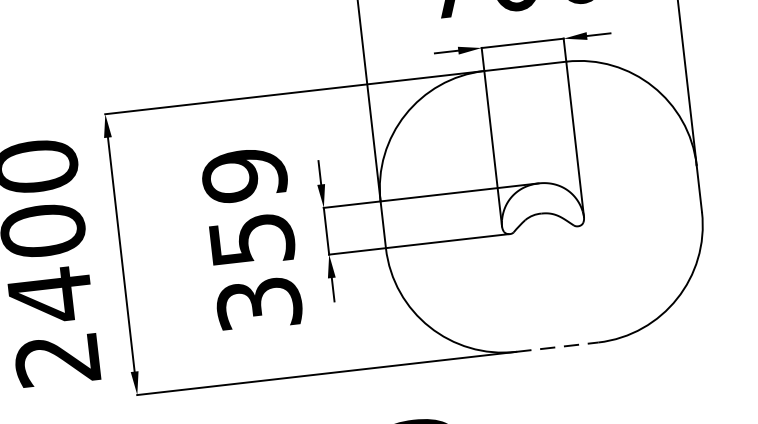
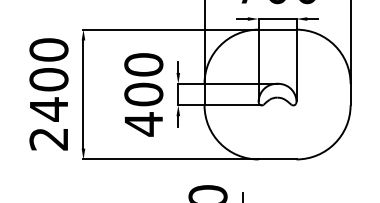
text: (251, 239) -> (143, 94), 359 -> 400
line: (557, 347) -> (277, 159), dashed -> solid

